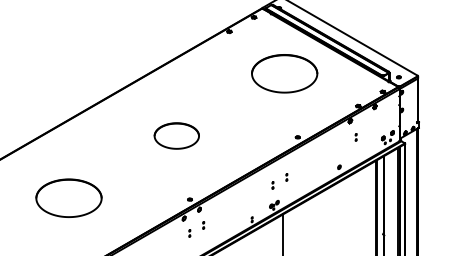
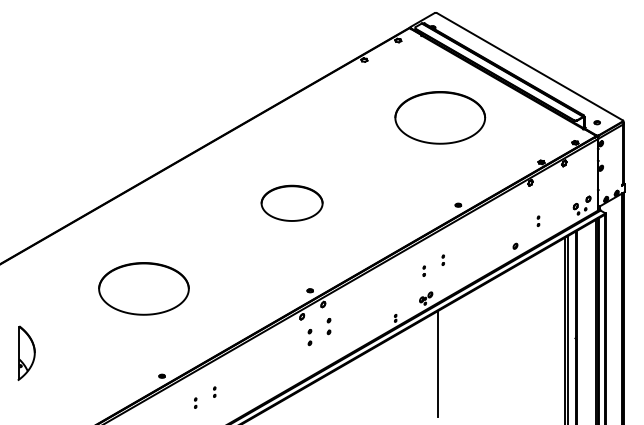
part: (356, 136) -> (538, 220), moved
part: (203, 224) -> (328, 325), size x1.6
part: (189, 232) -> (309, 336), size x1.6

